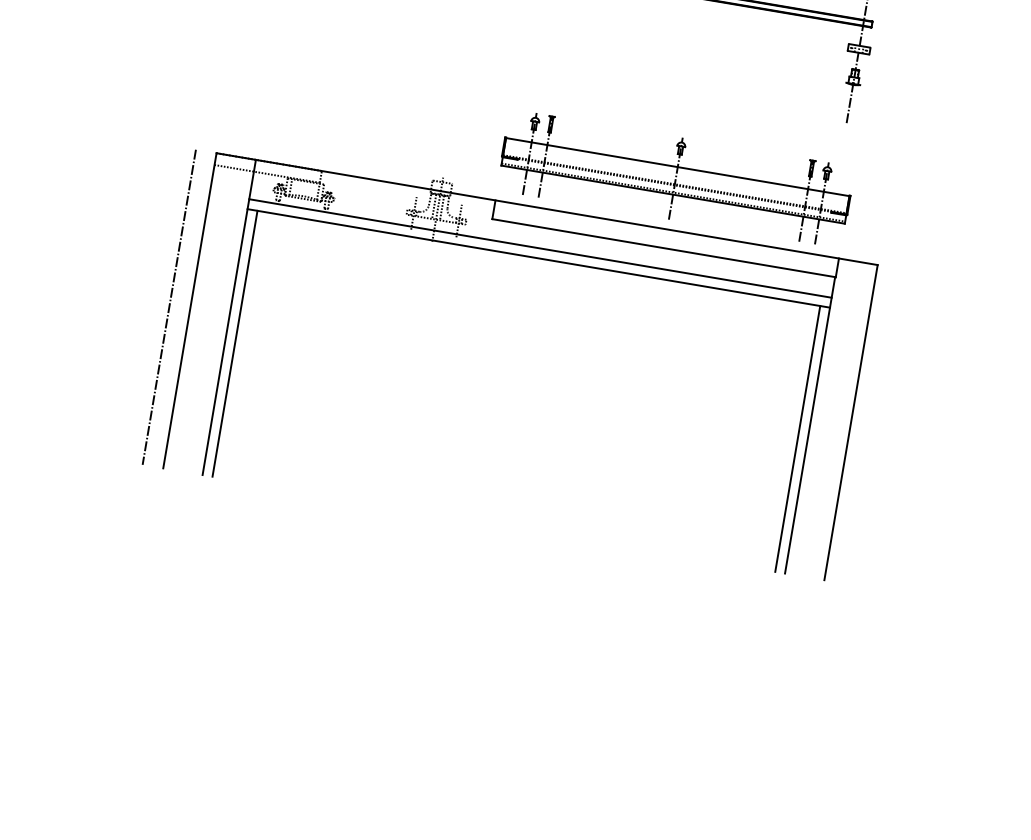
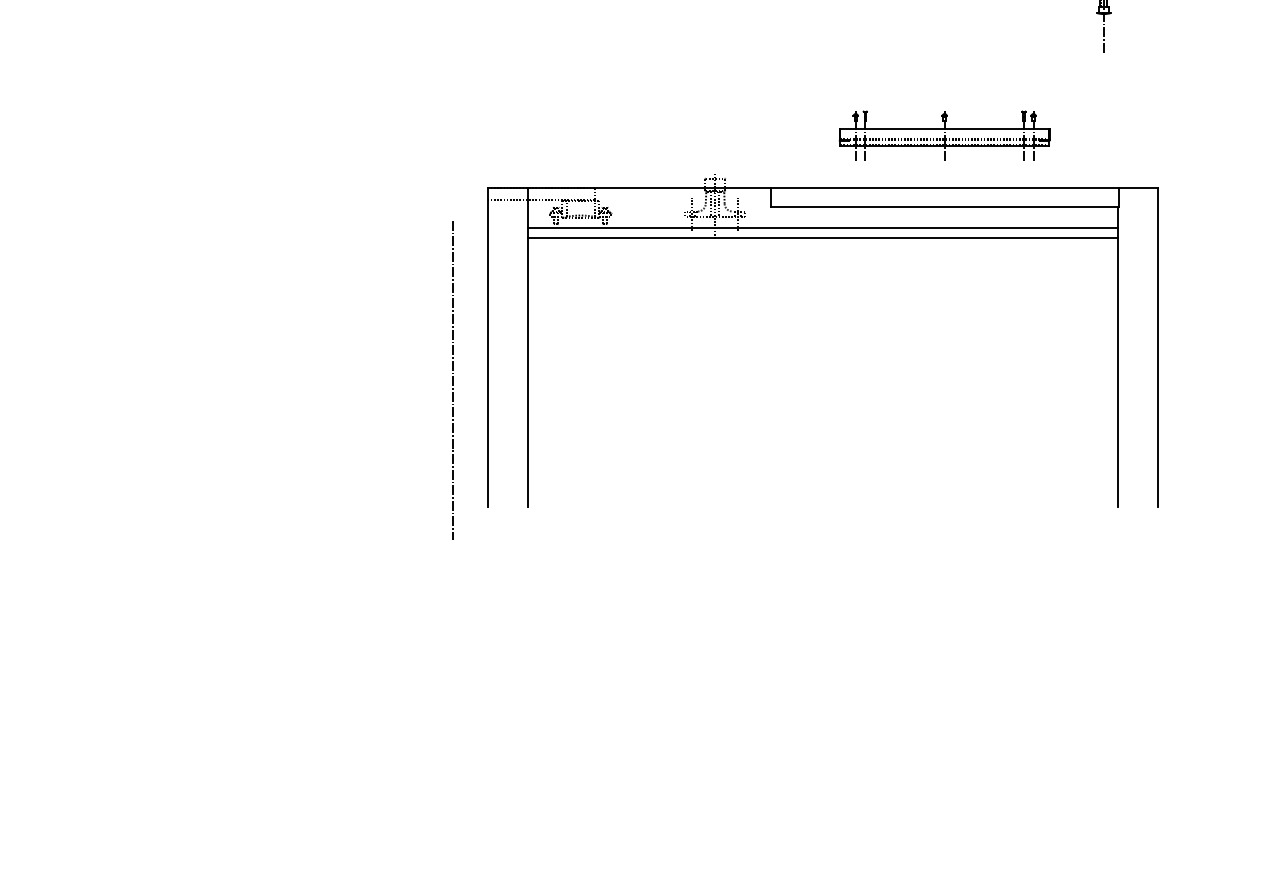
part: (675, 178) -> (944, 135), size x0.6
line: (168, 307) -> (452, 380), moved
line: (234, 343) -> (537, 372), removed
line: (797, 439) -> (1108, 372), removed

